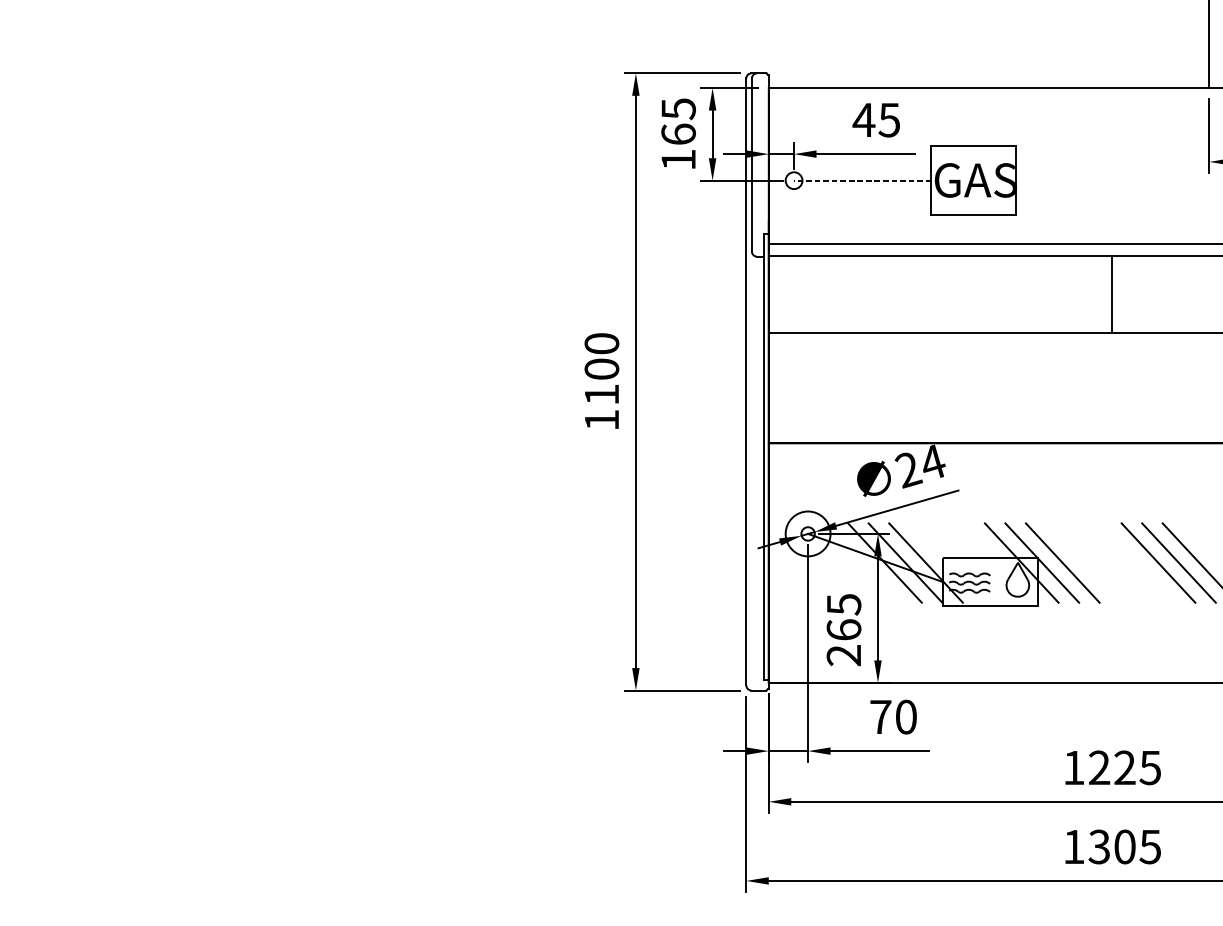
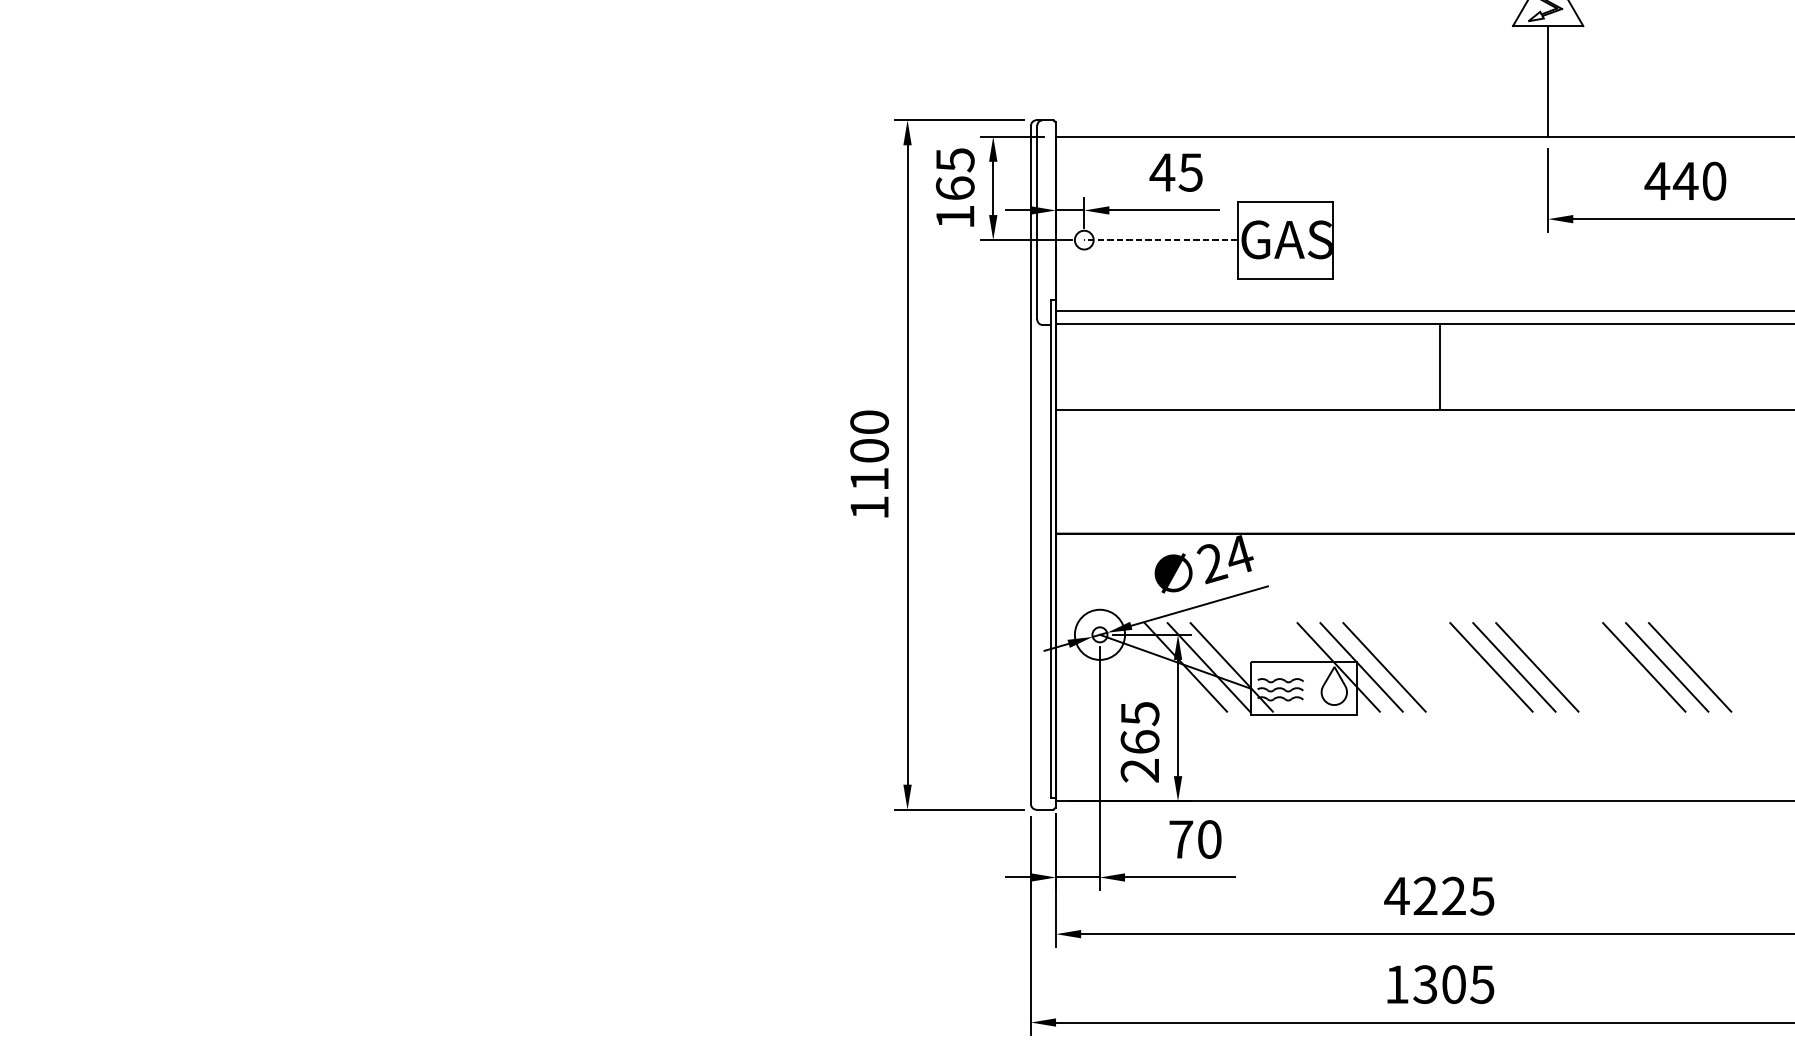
text: (1073, 767) -> (1396, 895), 1225 -> 4225

